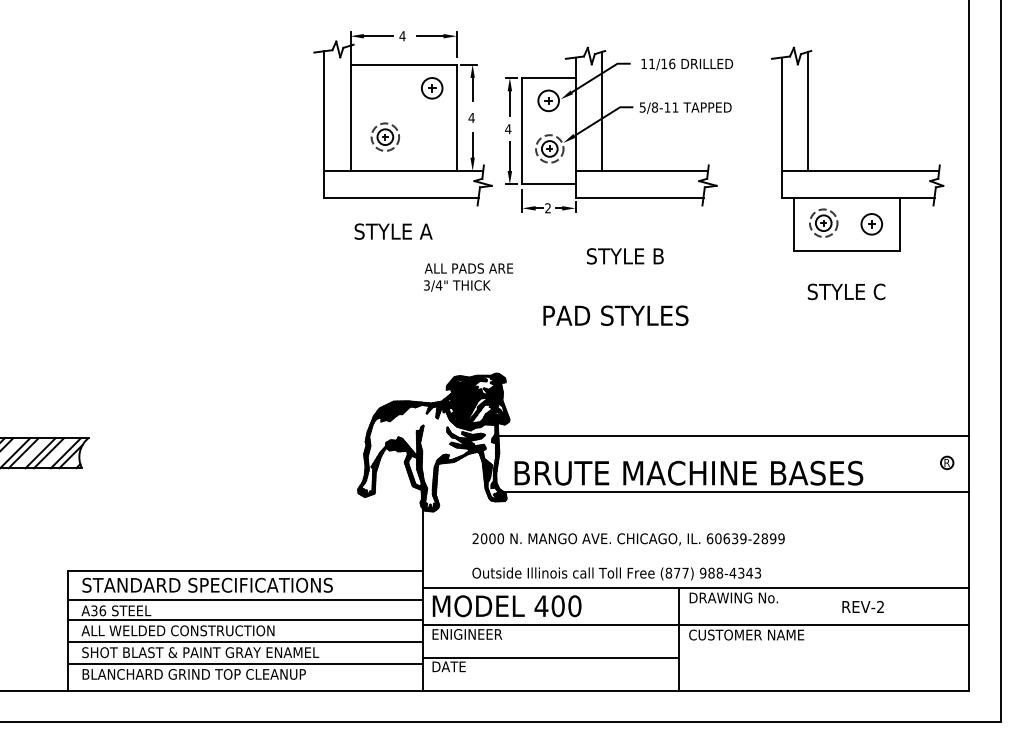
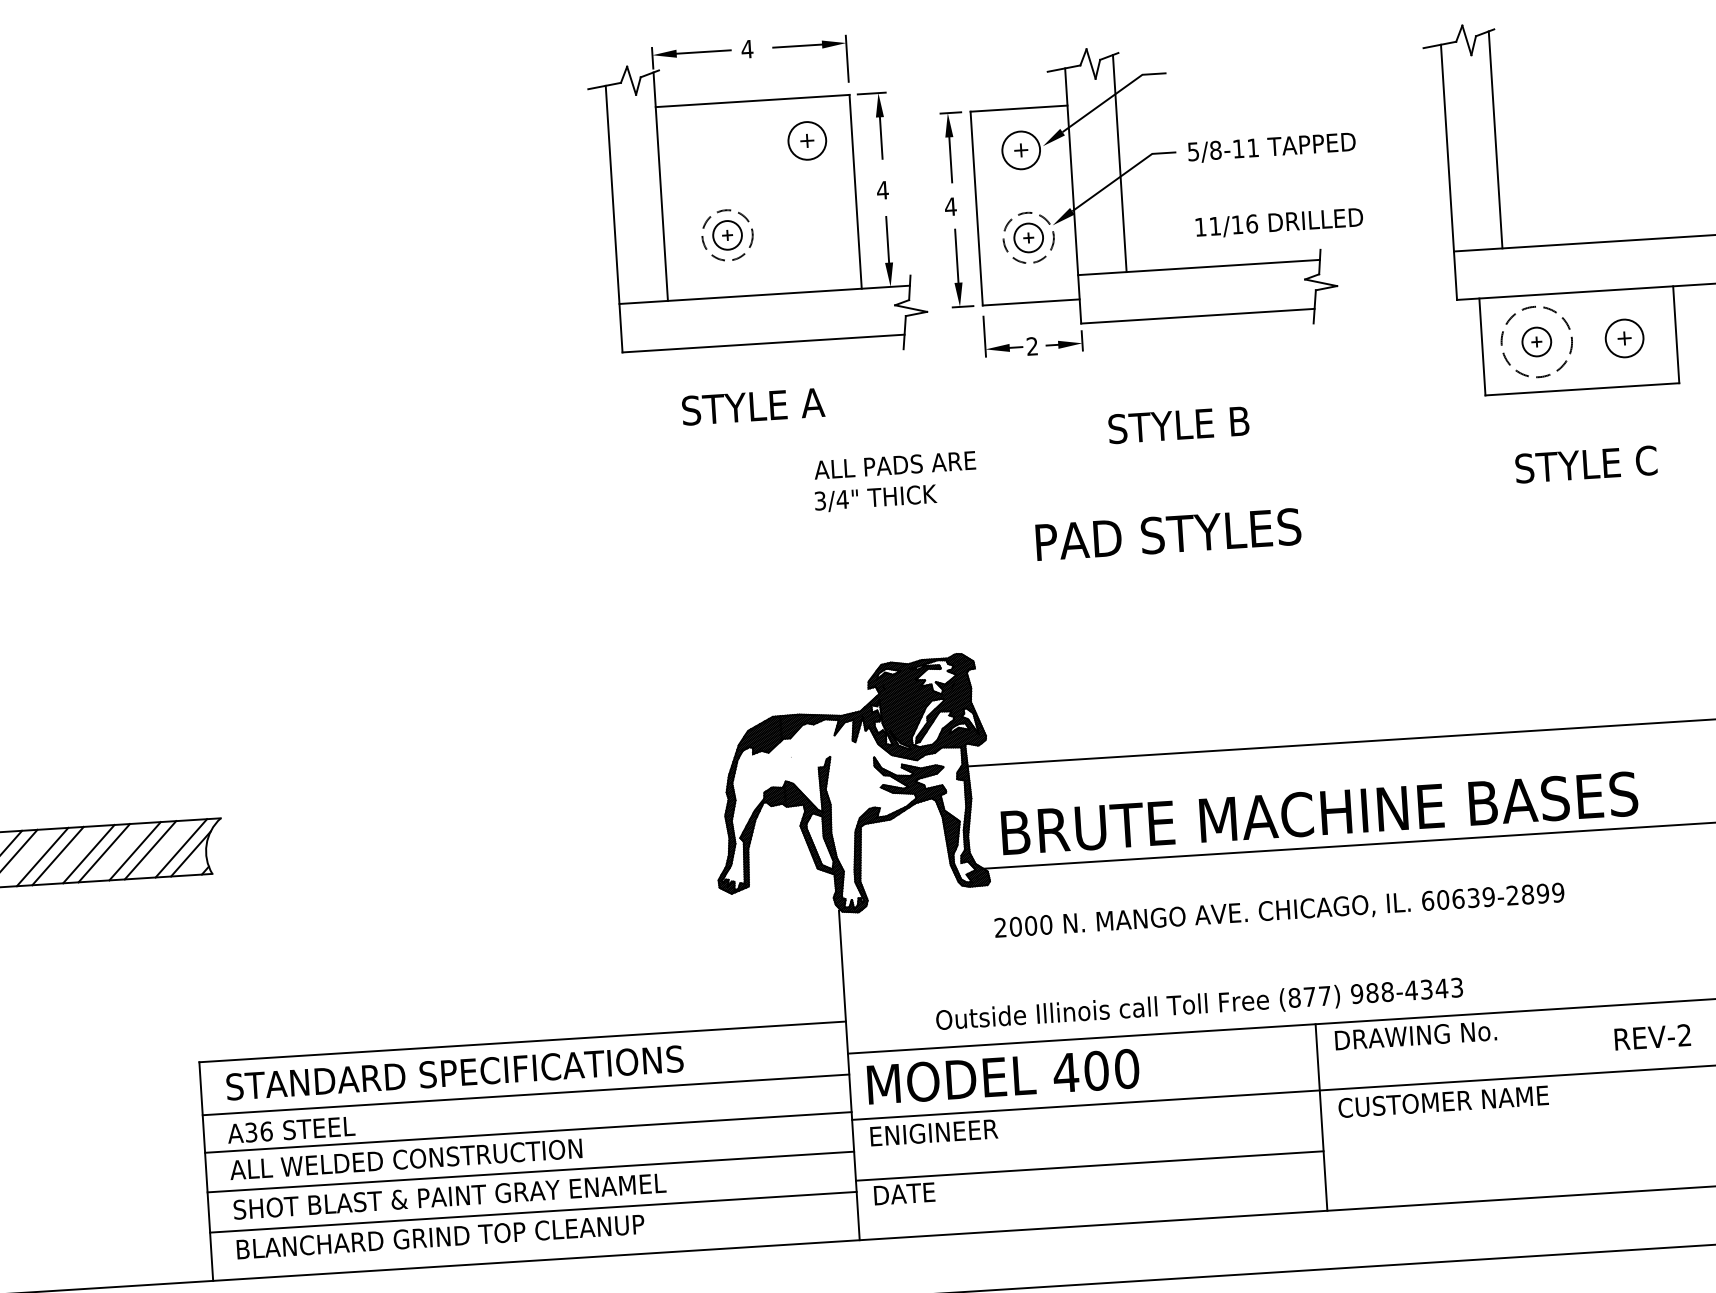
text: (686, 64) -> (1278, 223), moved
circle: (823, 223) -> (1536, 342), size x1.4
text: (628, 539) -> (1279, 911), moved

